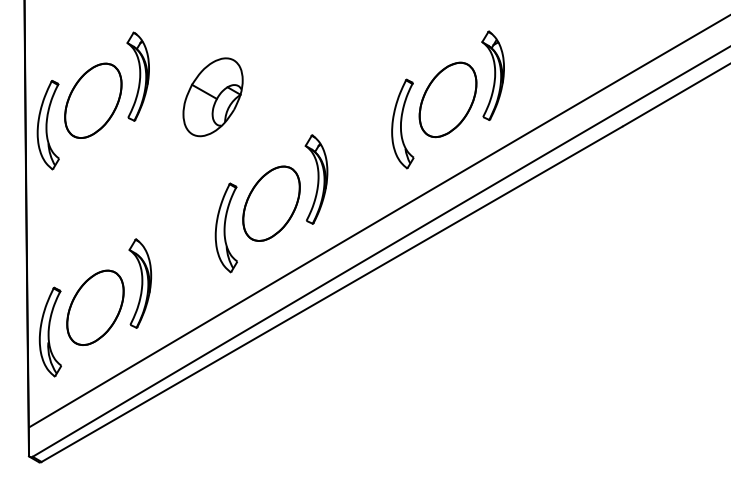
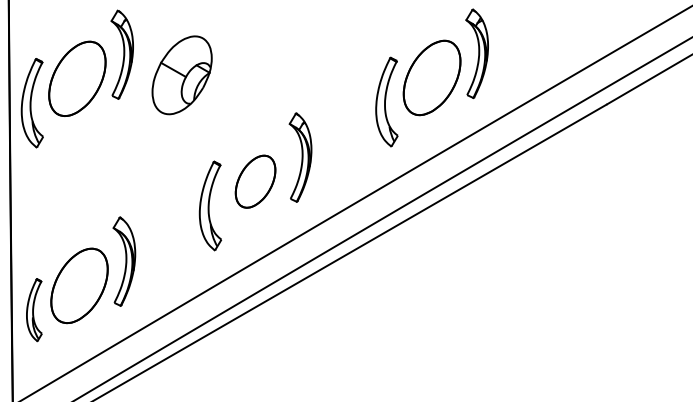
part: (212, 97) -> (181, 75), moved
part: (271, 203) -> (255, 181), size x0.7
part: (49, 331) -> (33, 309), size x0.7

